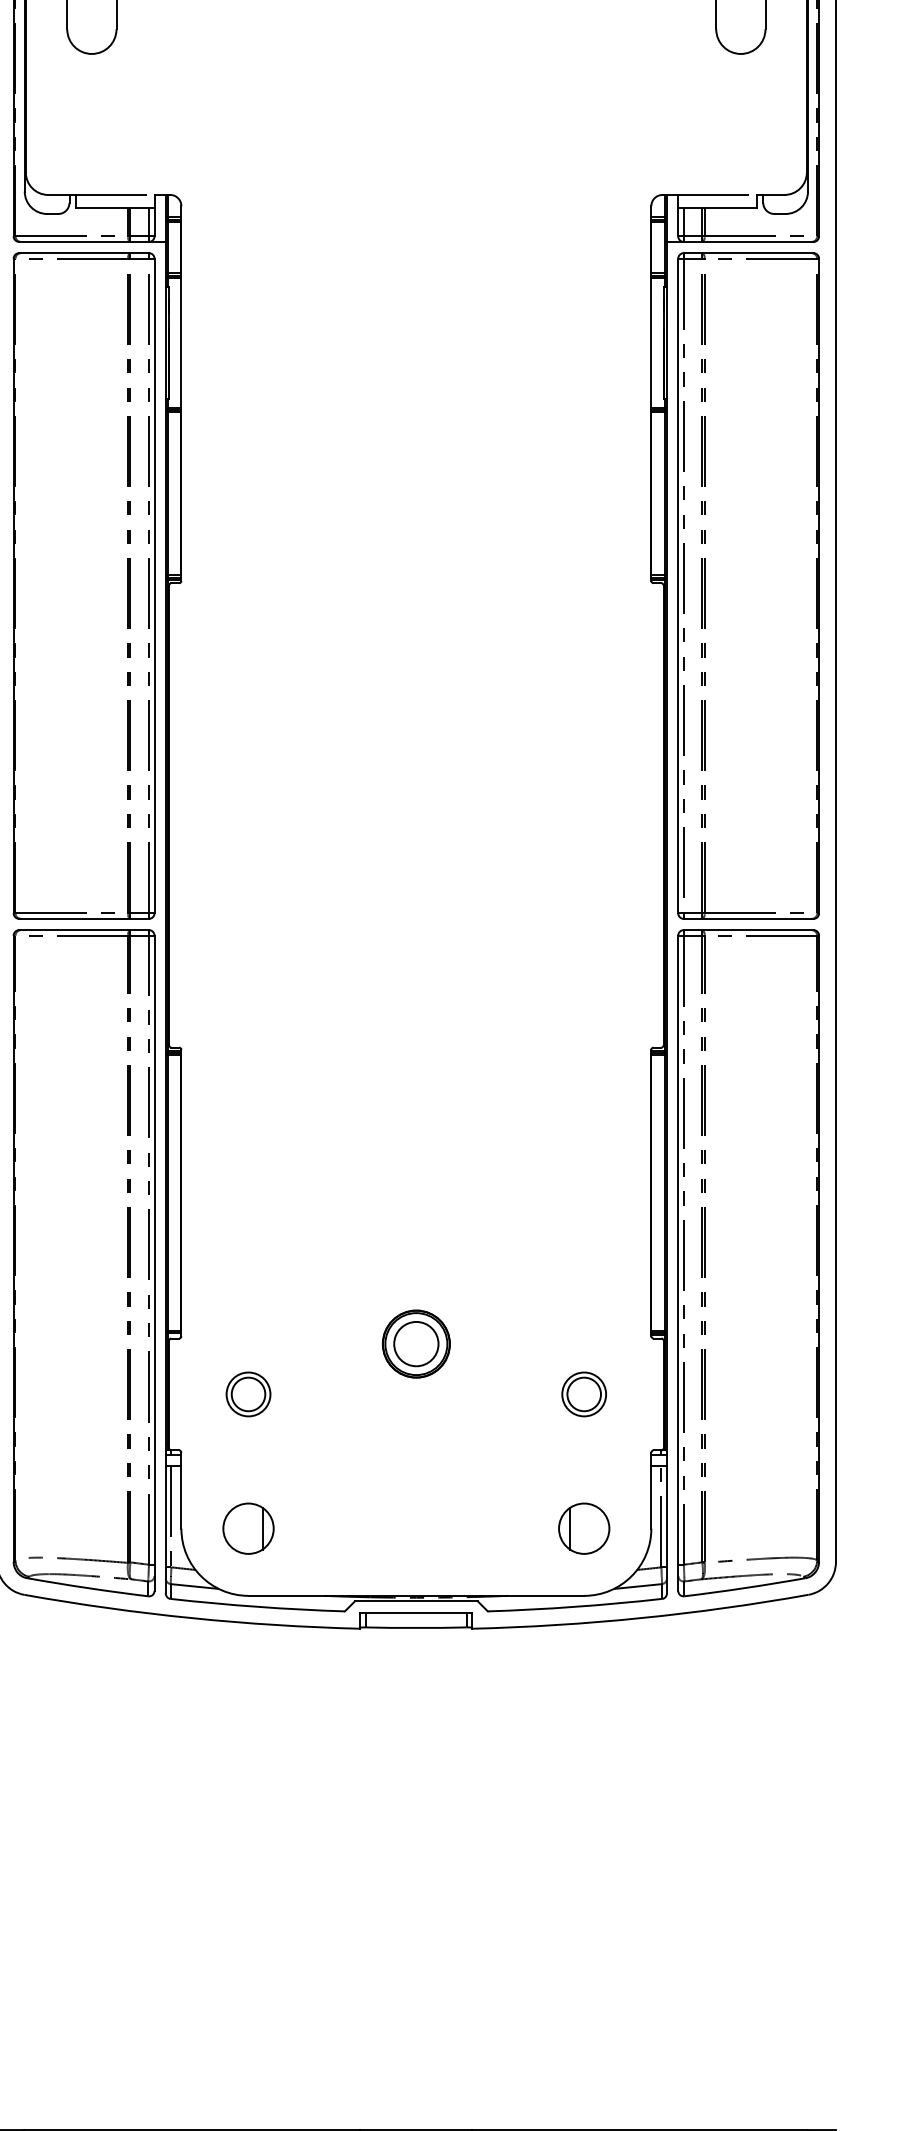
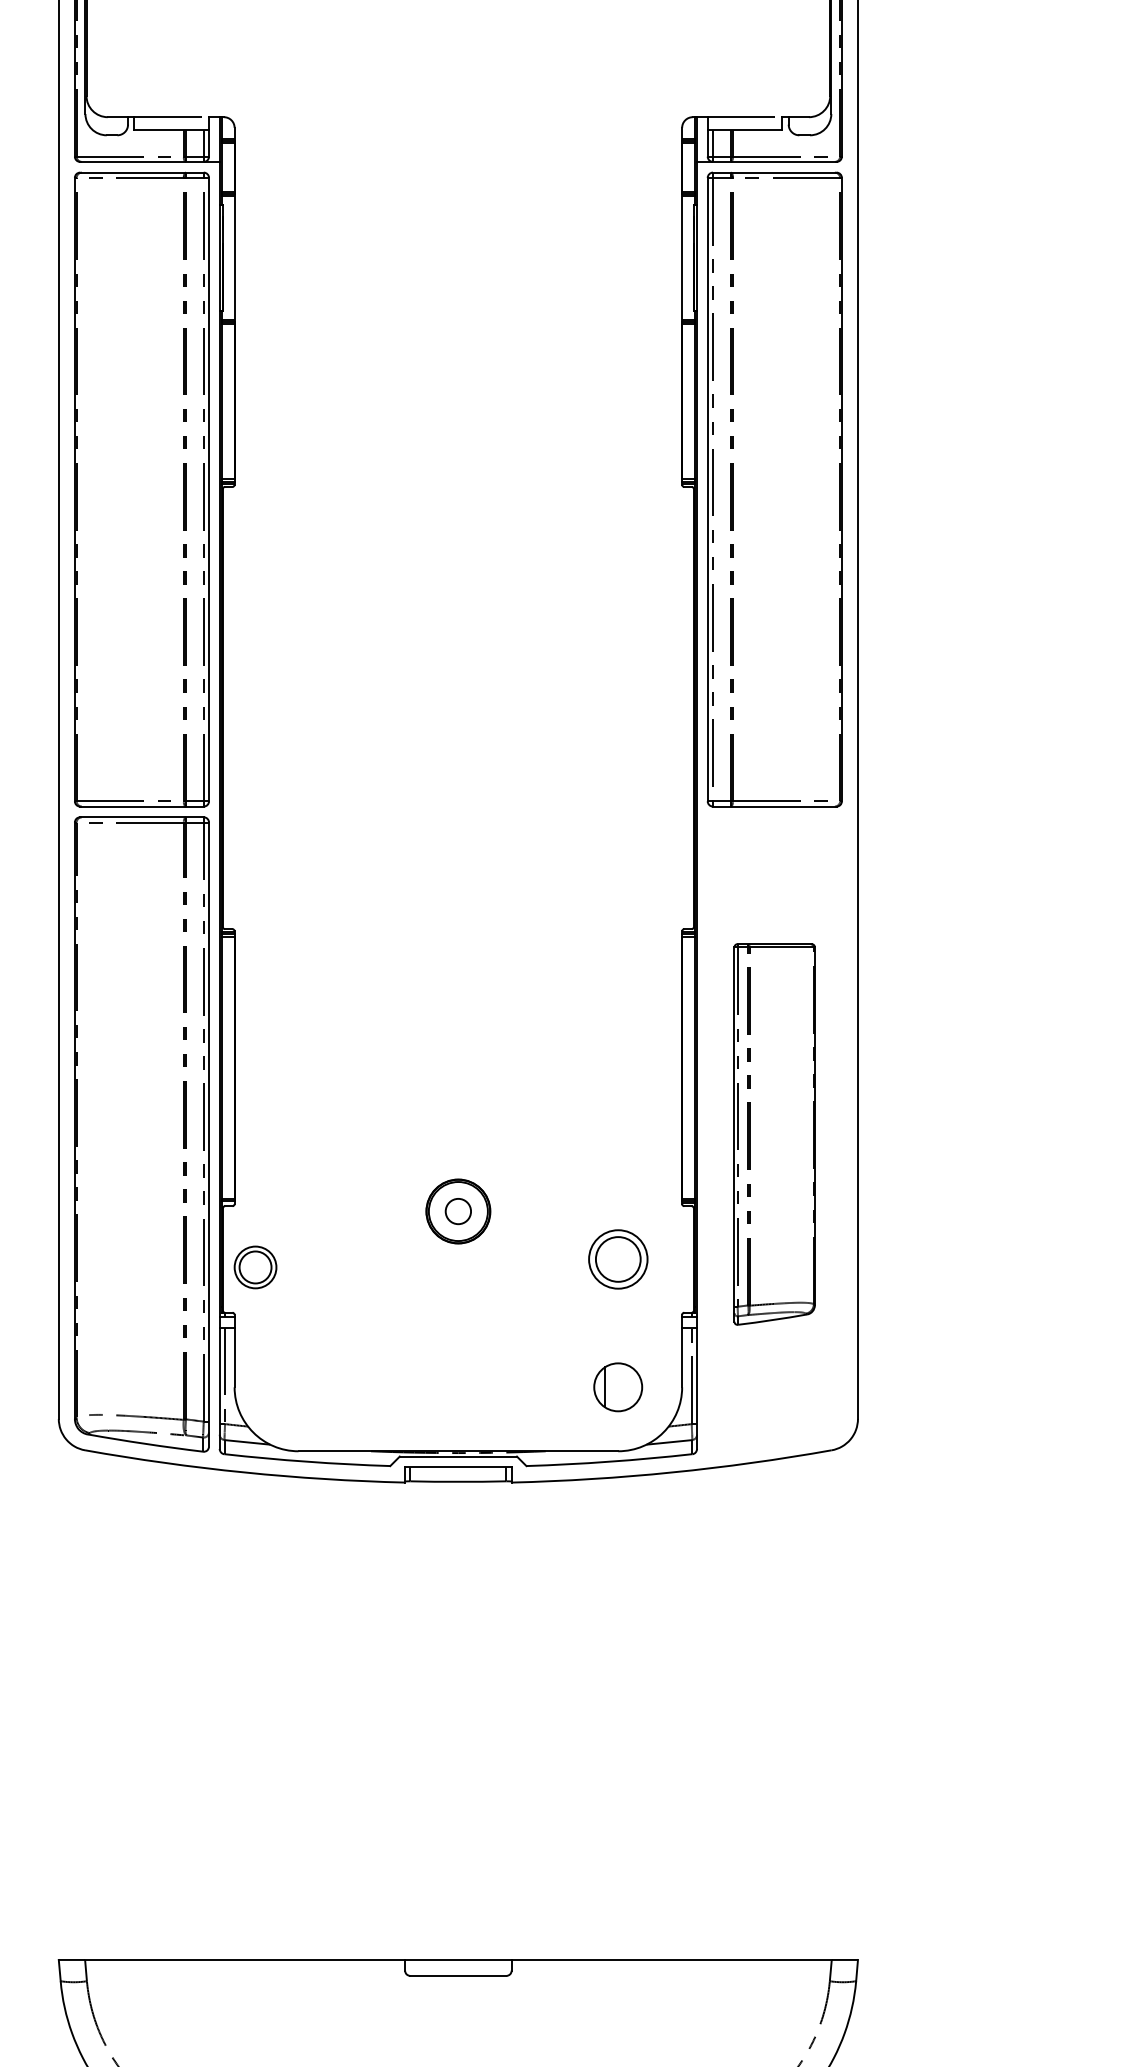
part: (748, 1263) -> (774, 1134), size x0.6
circle: (416, 1344) -> (458, 1211), size x0.6
part: (248, 1394) -> (255, 1267), moved
part: (583, 1394) -> (617, 1259), size x1.4
part: (248, 1528) -> (298, 1387), removed

